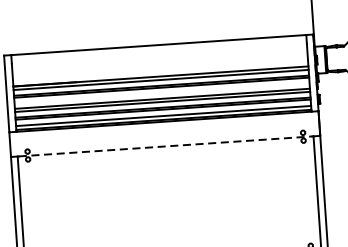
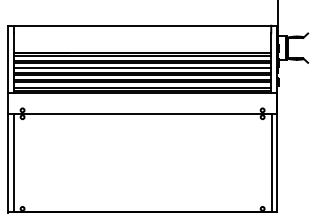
line: (161, 94) -> (142, 68), added
line: (165, 146) -> (142, 114), dashed -> solid

